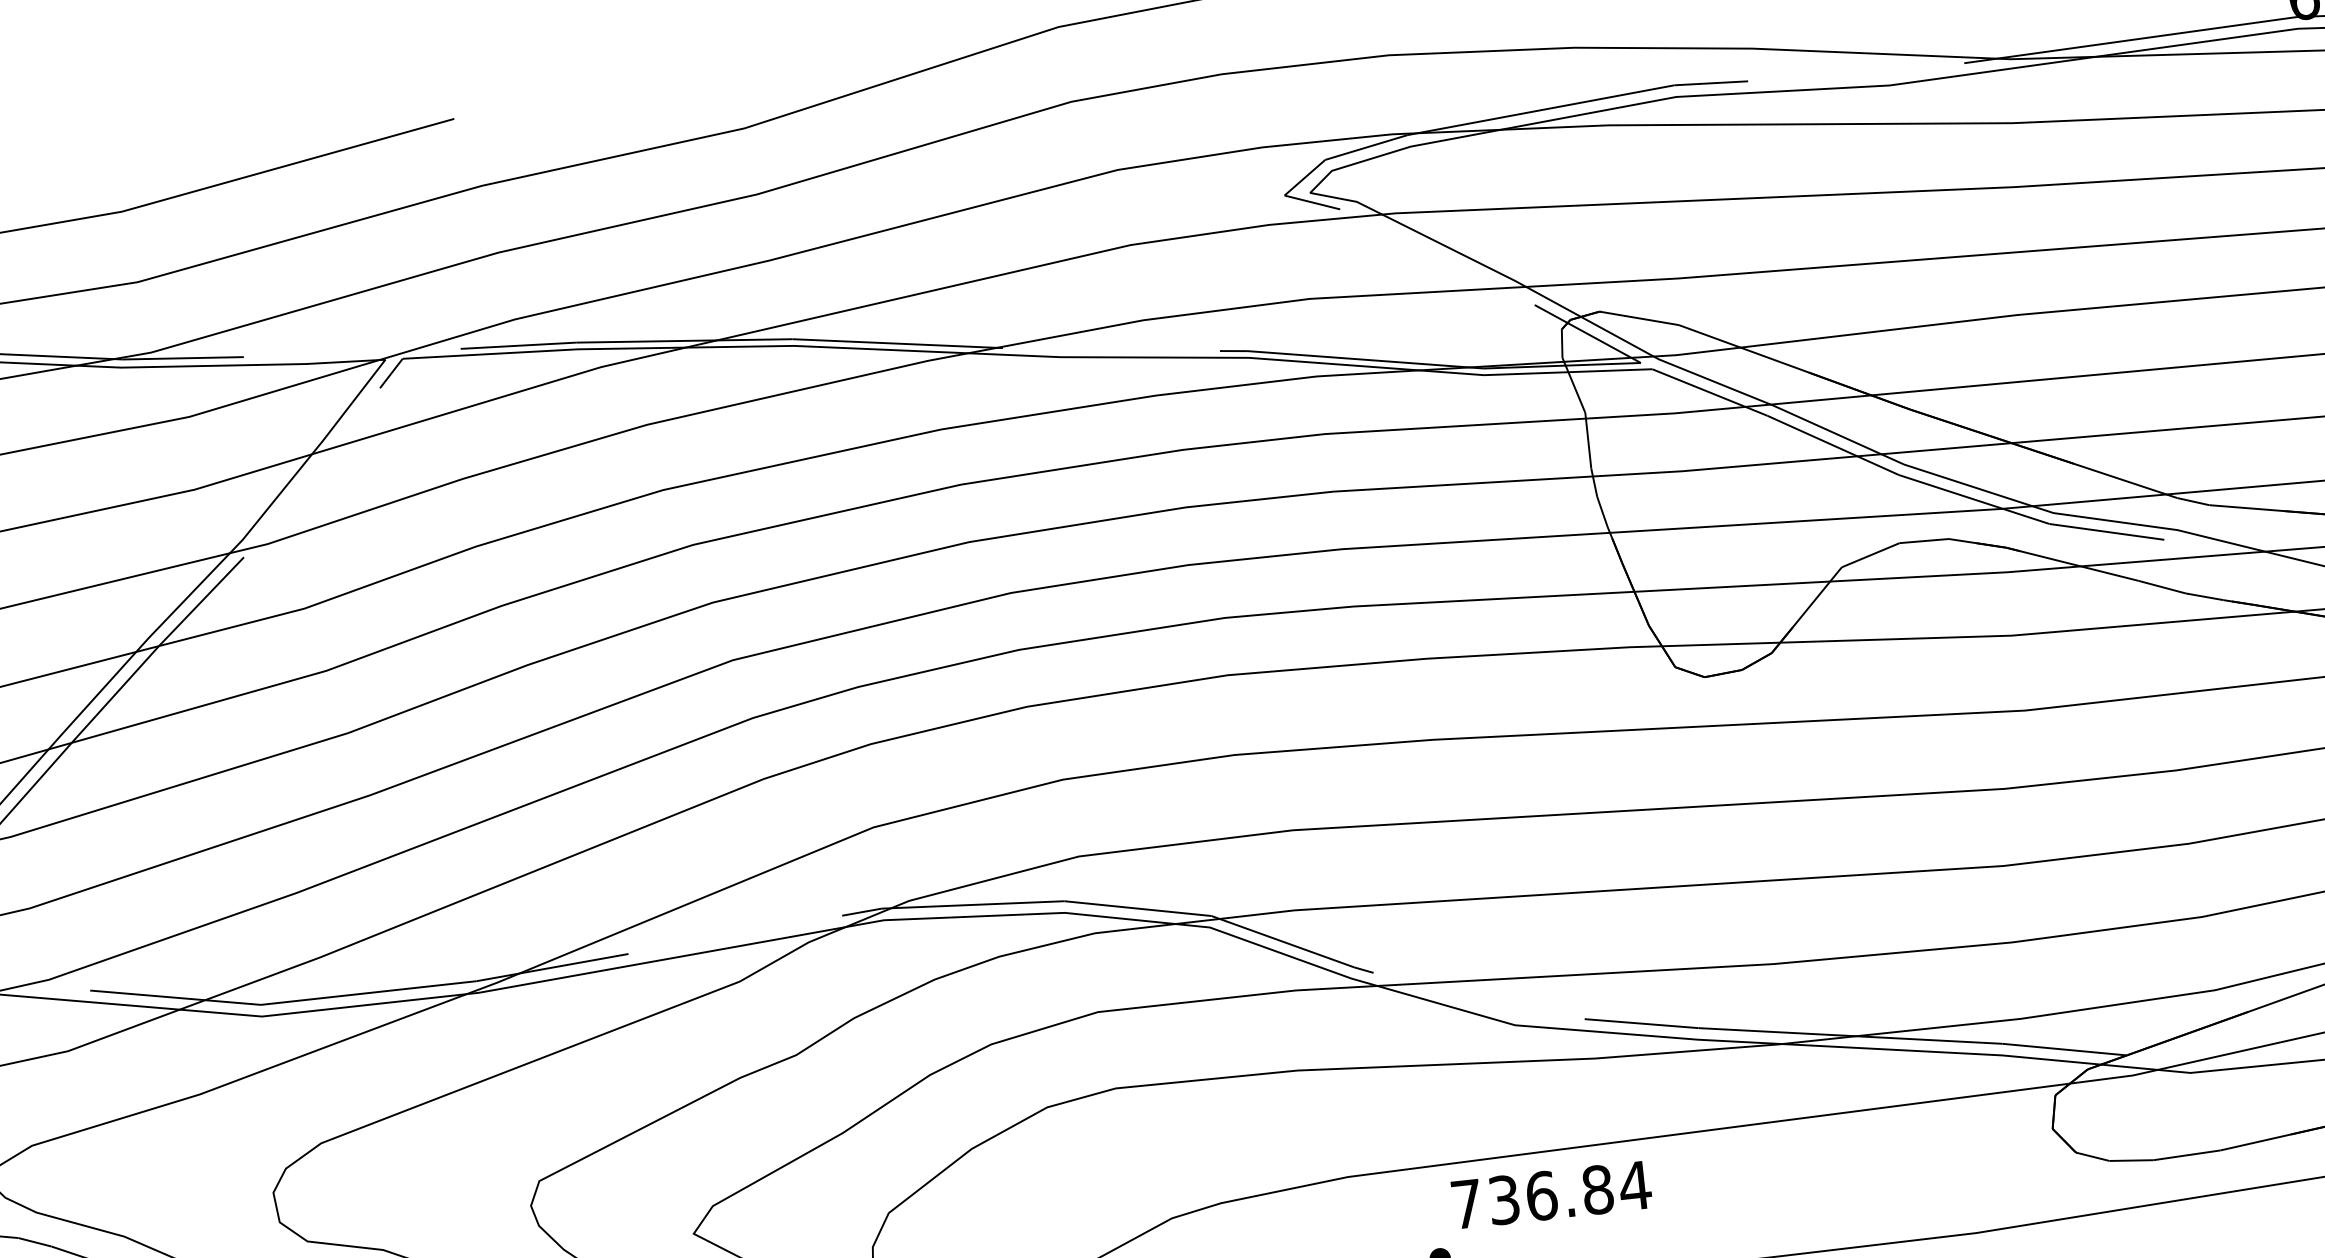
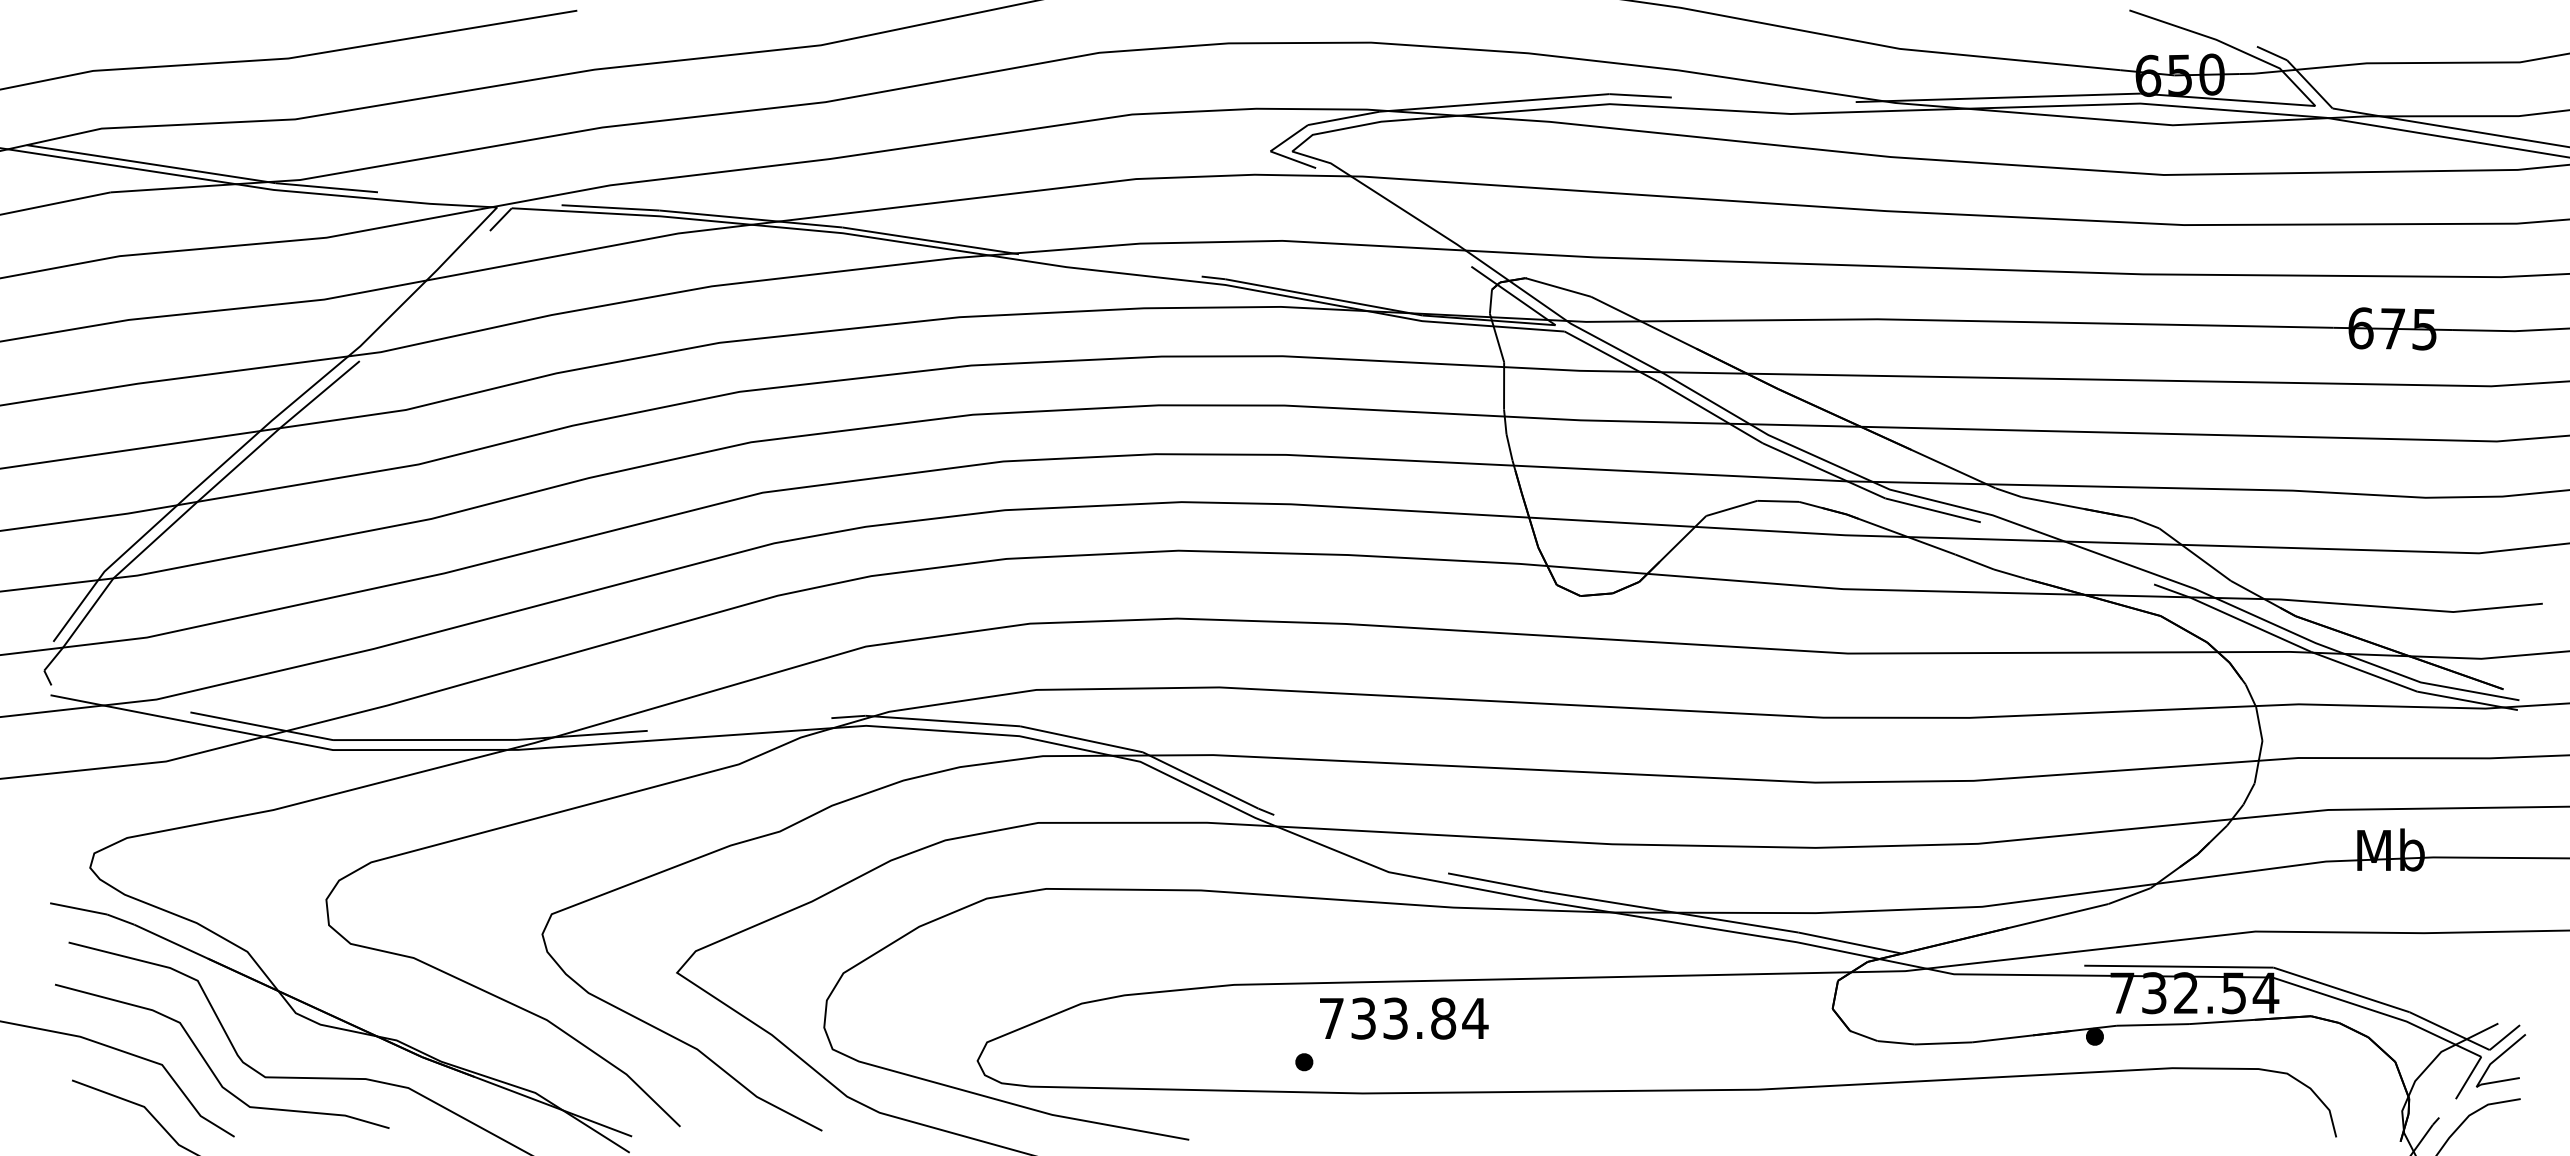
text: (1541, 1195) -> (1395, 1018), 736.84 -> 733.84

